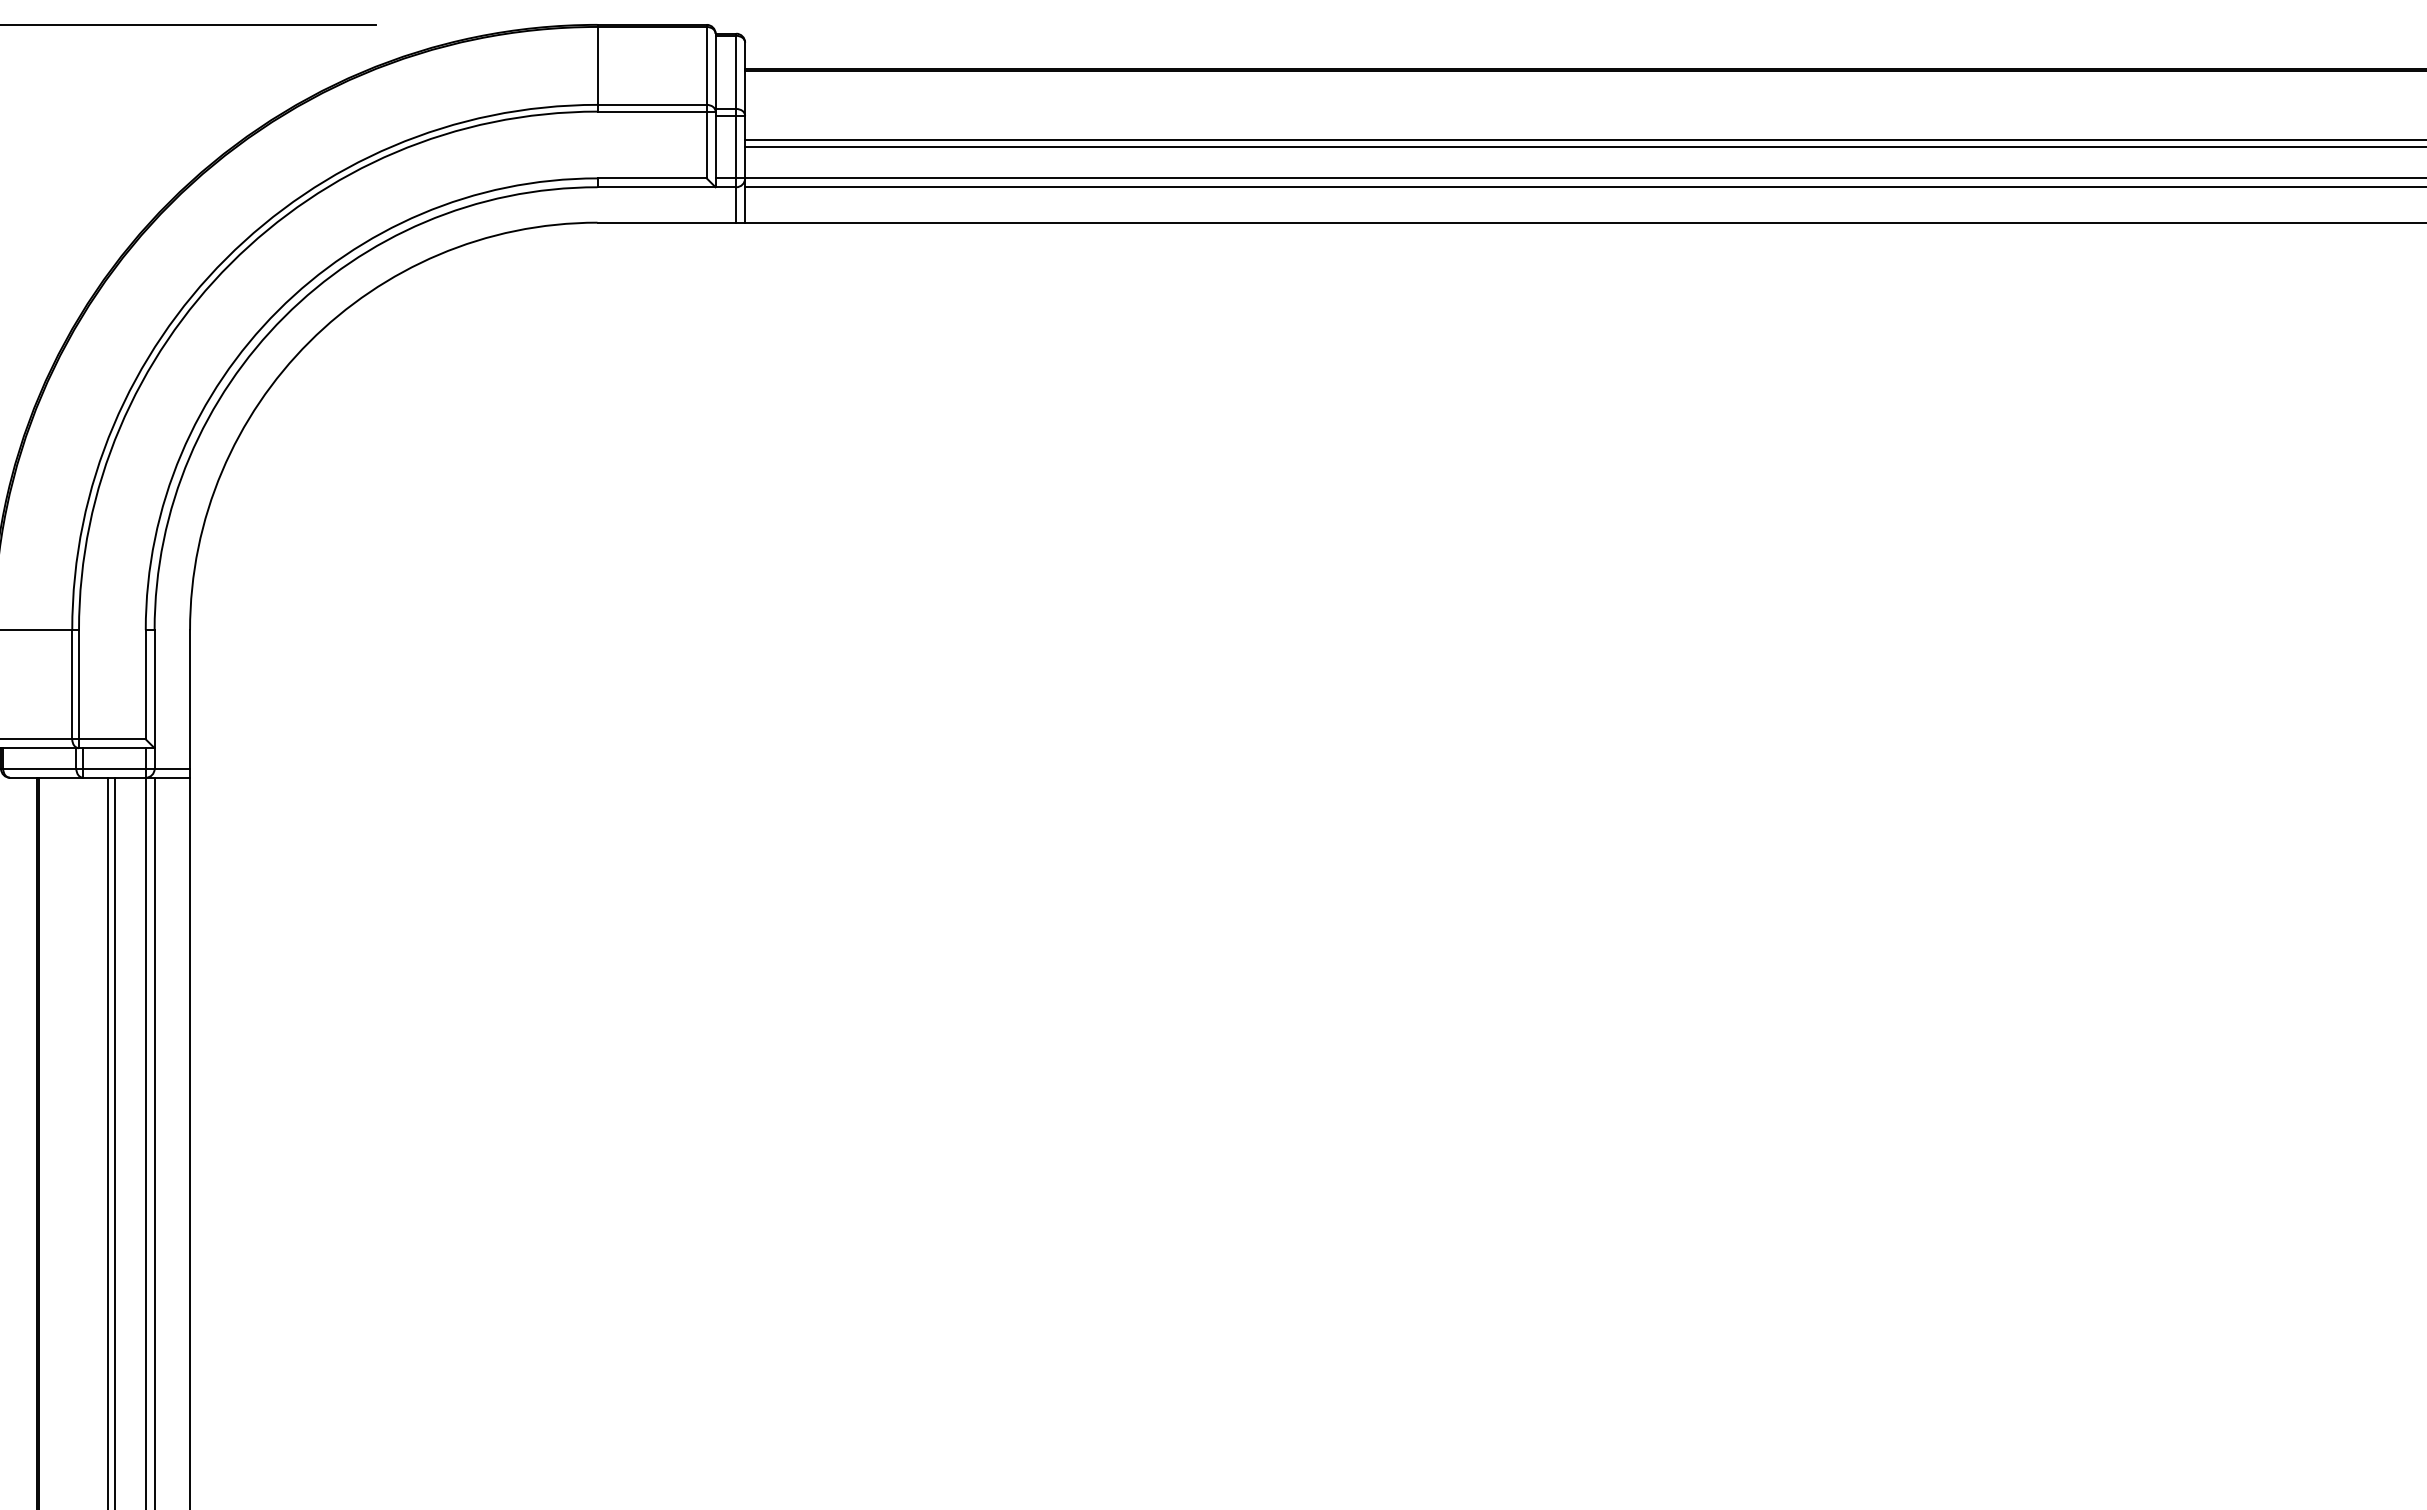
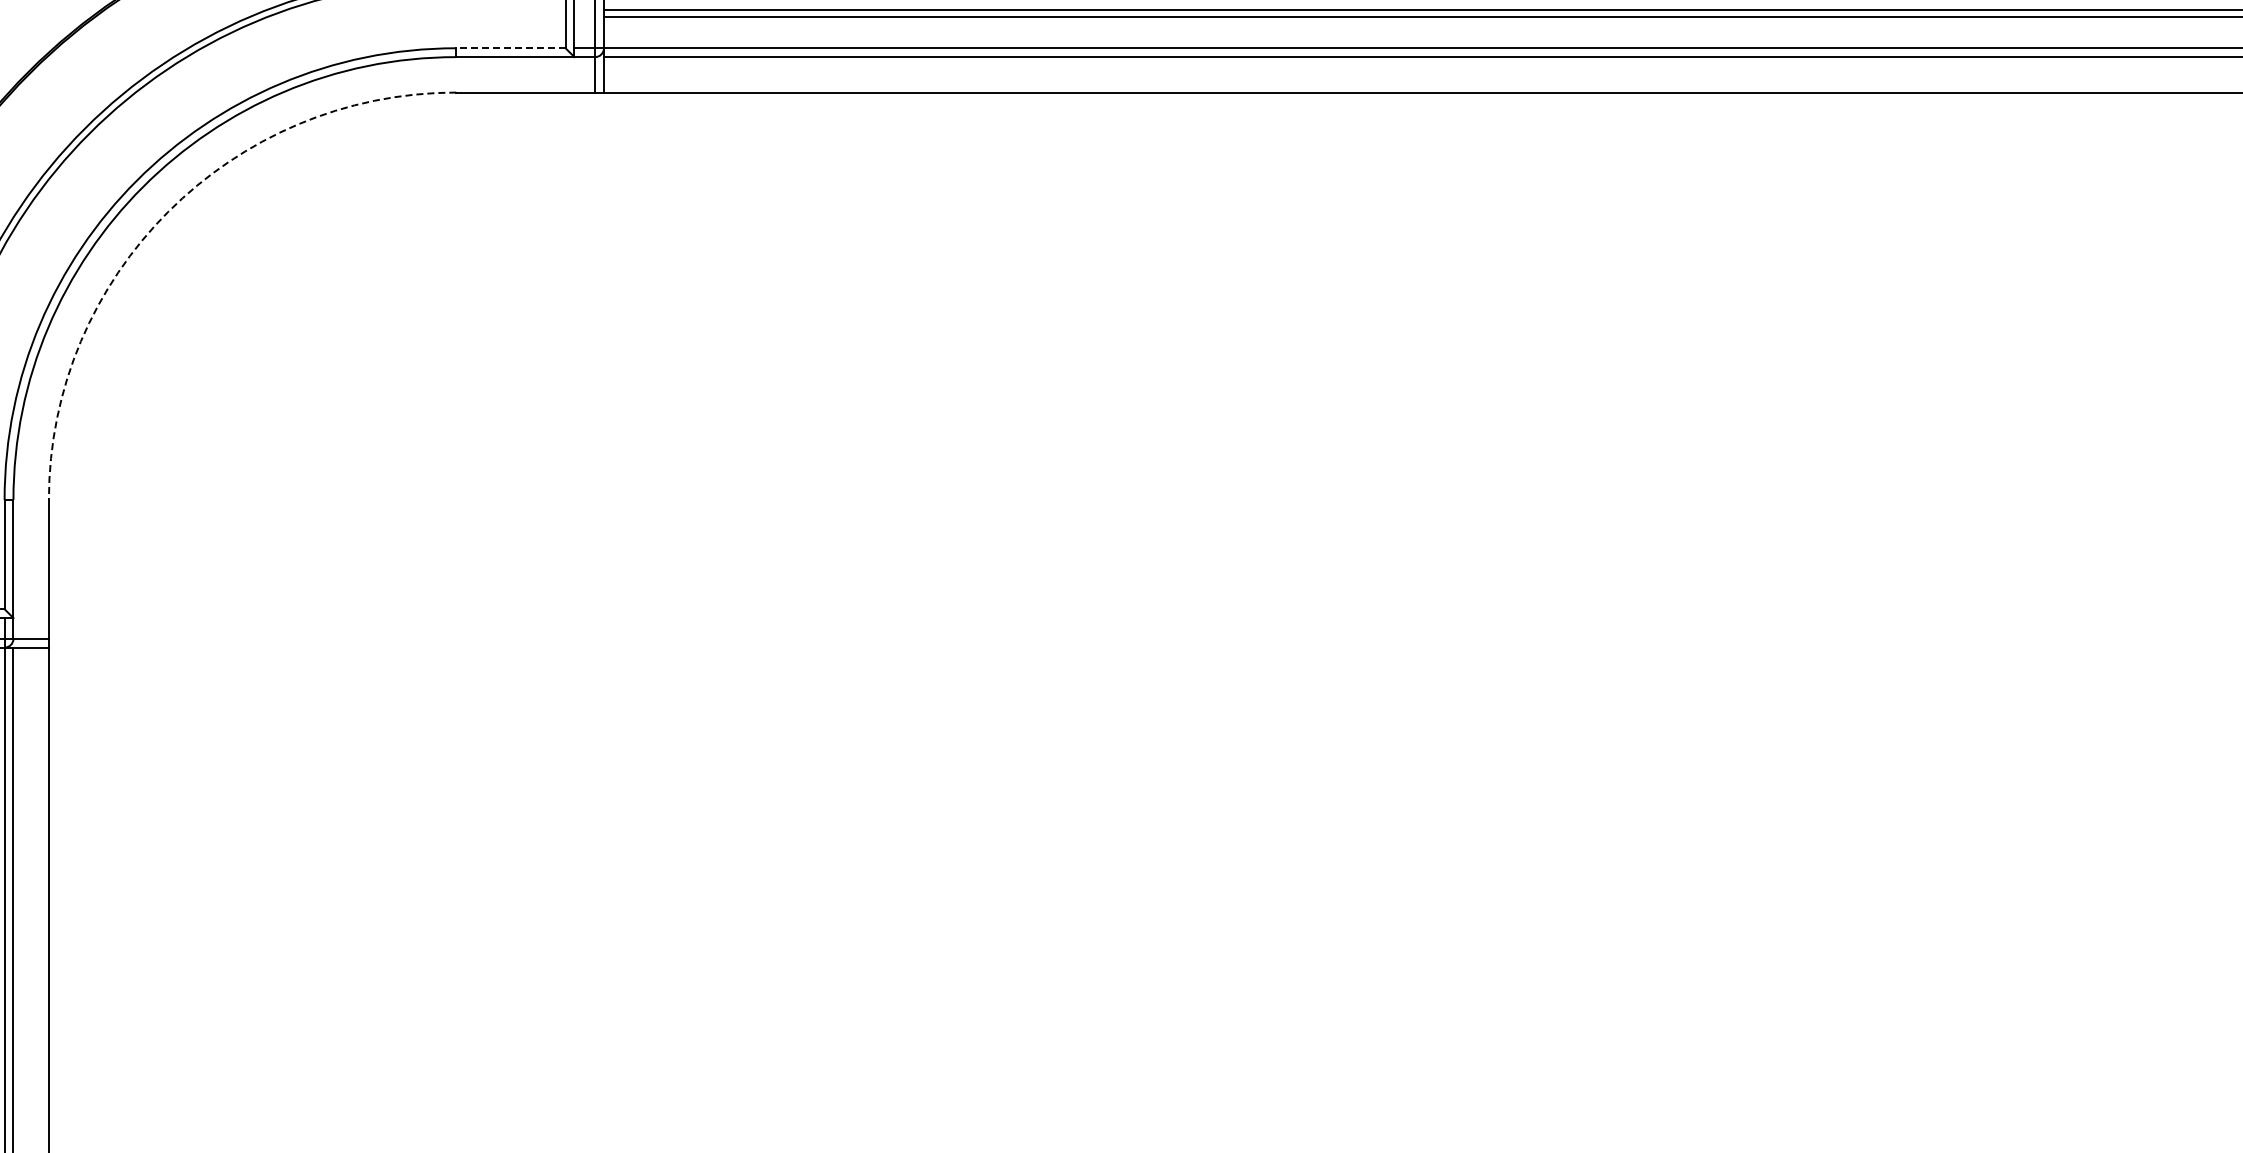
line: (652, 178) -> (511, 48), solid -> dashed
arc: (309, 342) -> (168, 212), solid -> dashed

